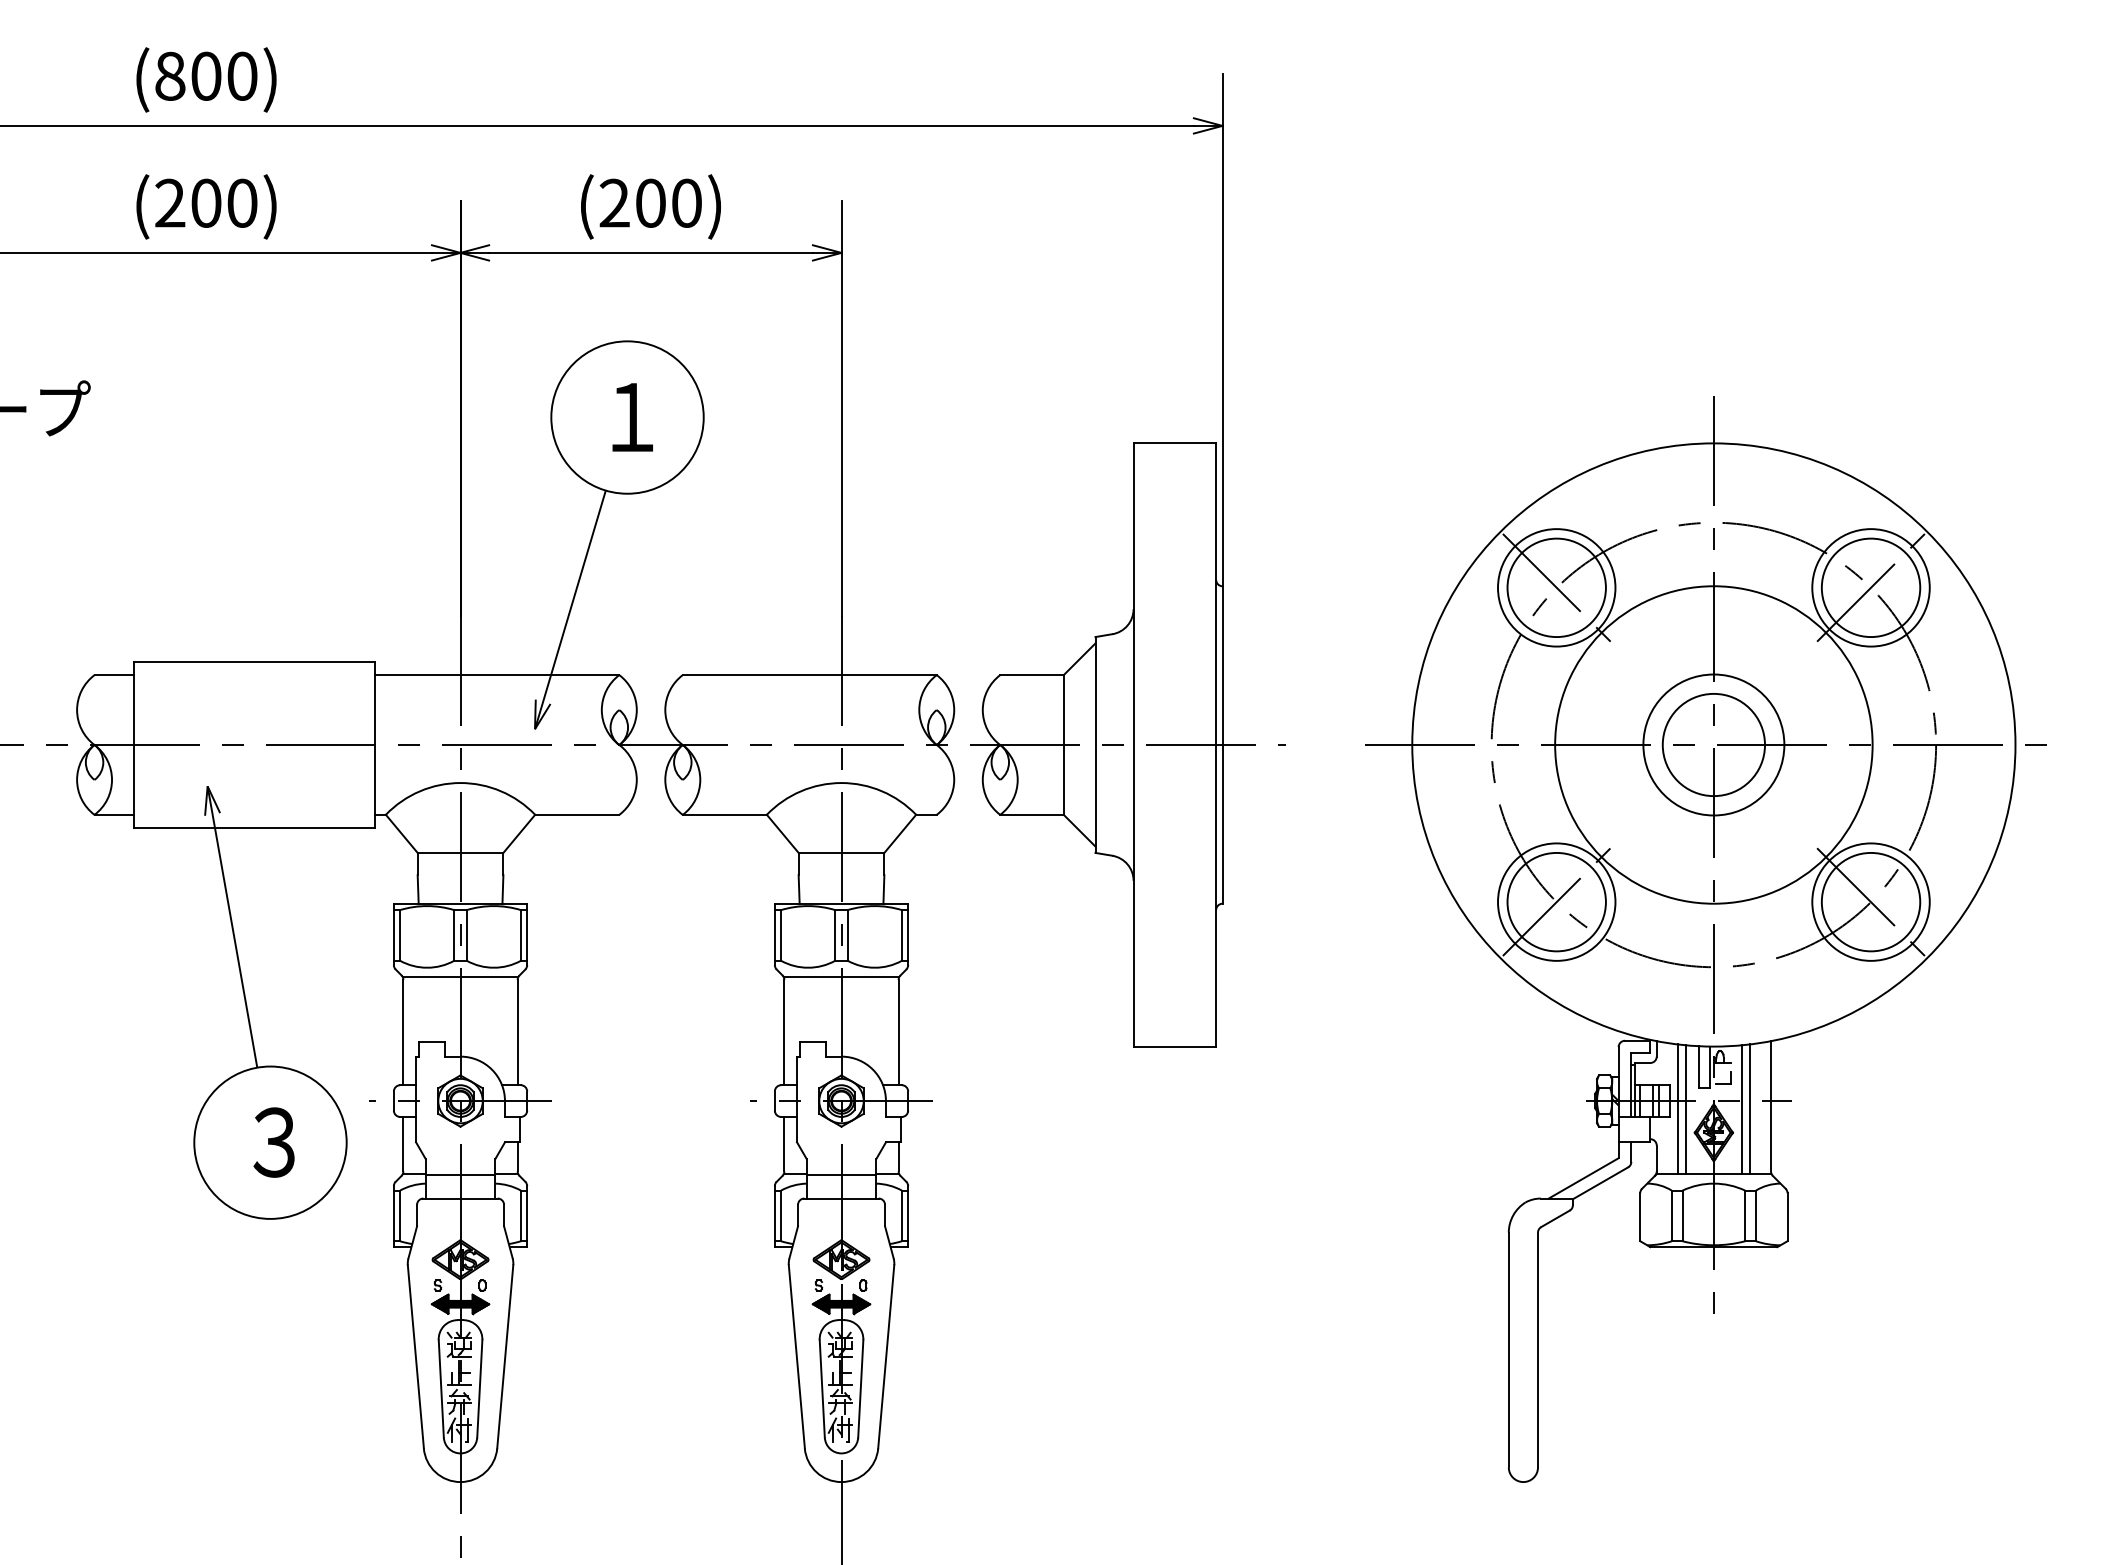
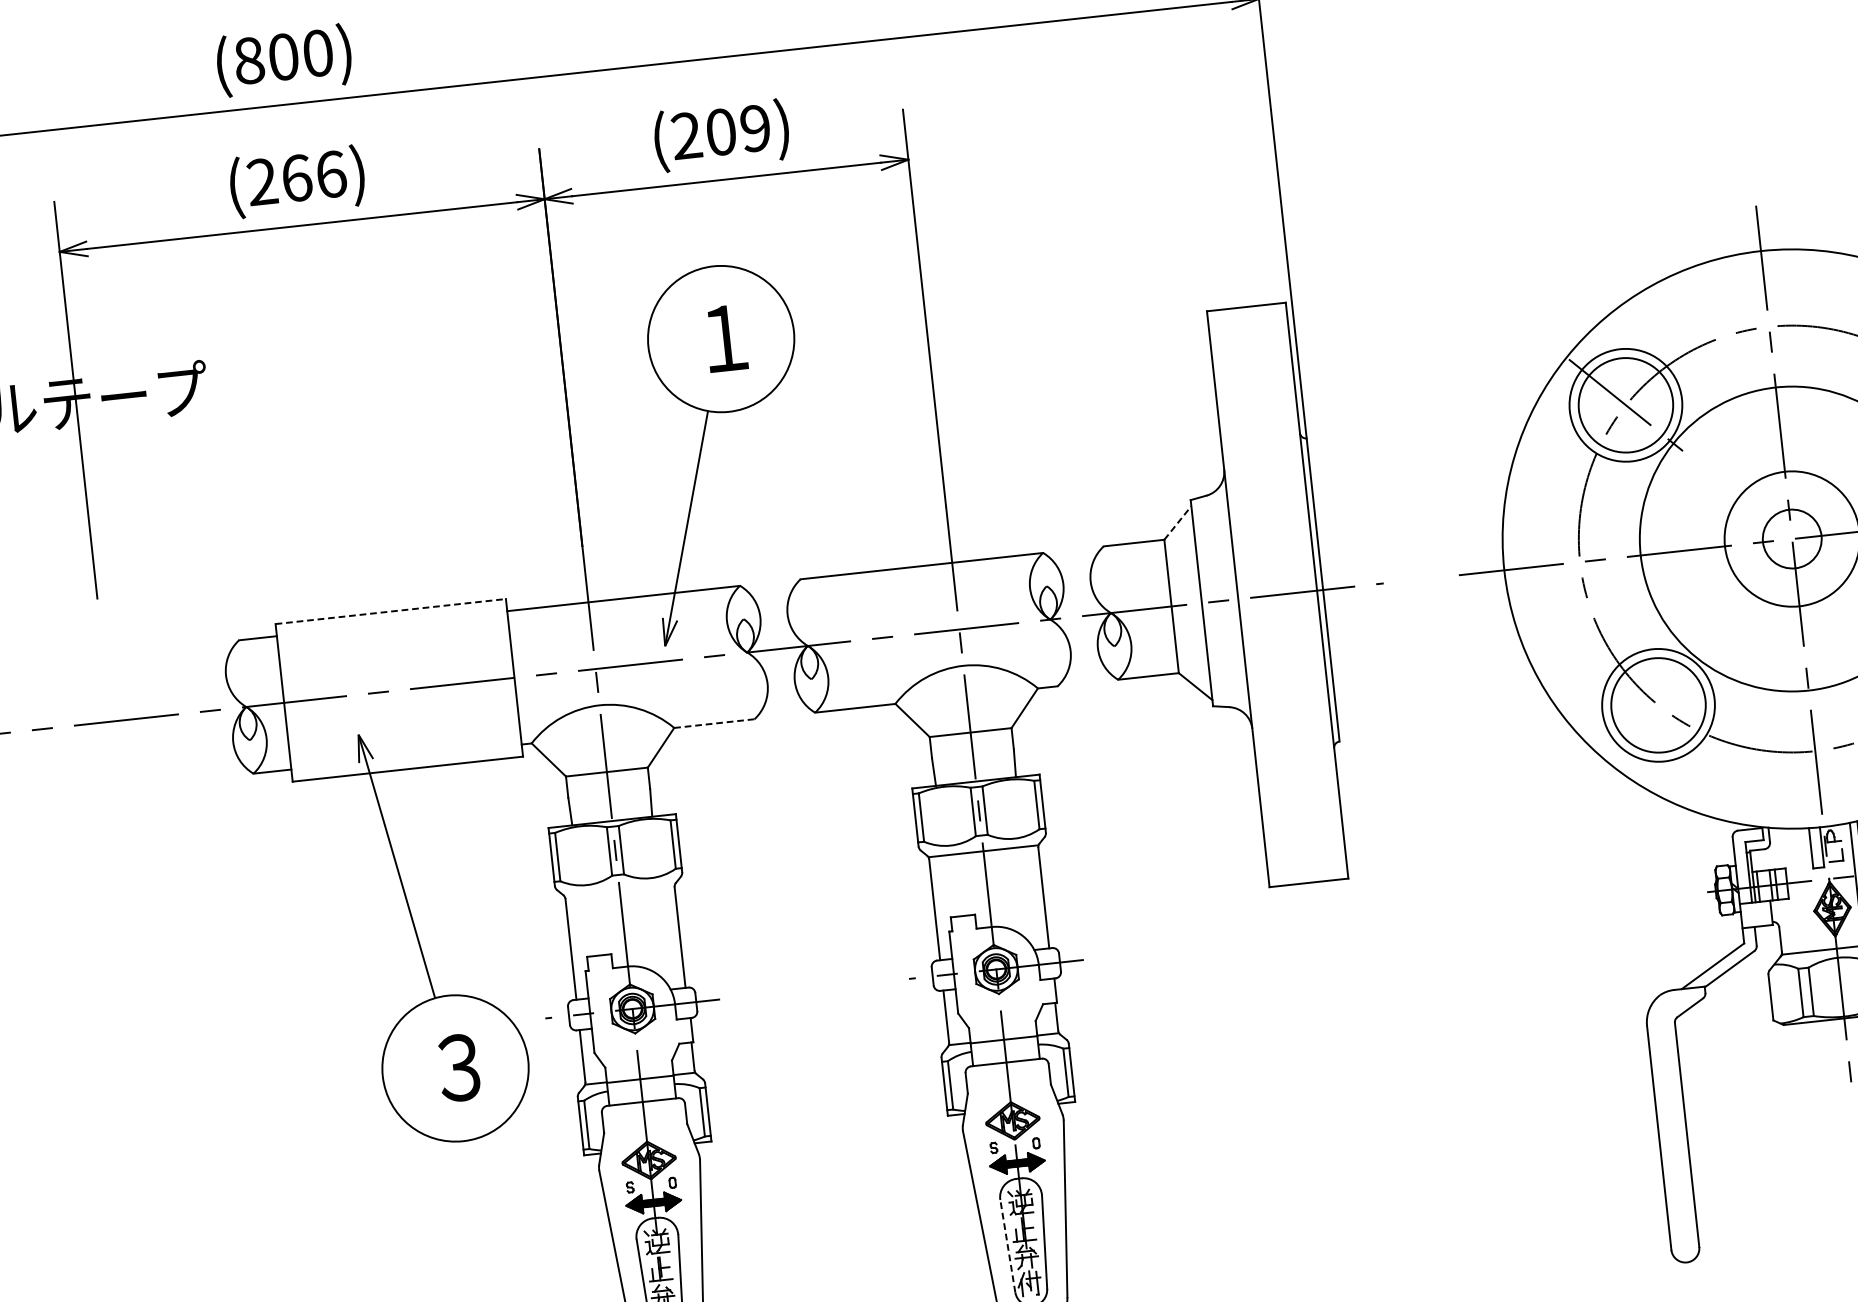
text: (224, 202) -> (314, 175), (200) -> (266)
text: (686, 202) -> (755, 127), (200) -> (209)
line: (1079, 658) -> (1177, 522), solid -> dashed
line: (254, 662) -> (390, 611), solid -> dashed
circle: (1713, 744) -> (1791, 538), size x0.6
line: (577, 814) -> (714, 723), solid -> dashed
line: (1556, 902) -> (1658, 705), removed
line: (460, 977) -> (619, 891), removed
line: (1678, 1109) -> (1796, 890), removed
line: (1686, 1109) -> (1803, 889), removed
line: (822, 1388) -> (1008, 1245), solid -> dashed

